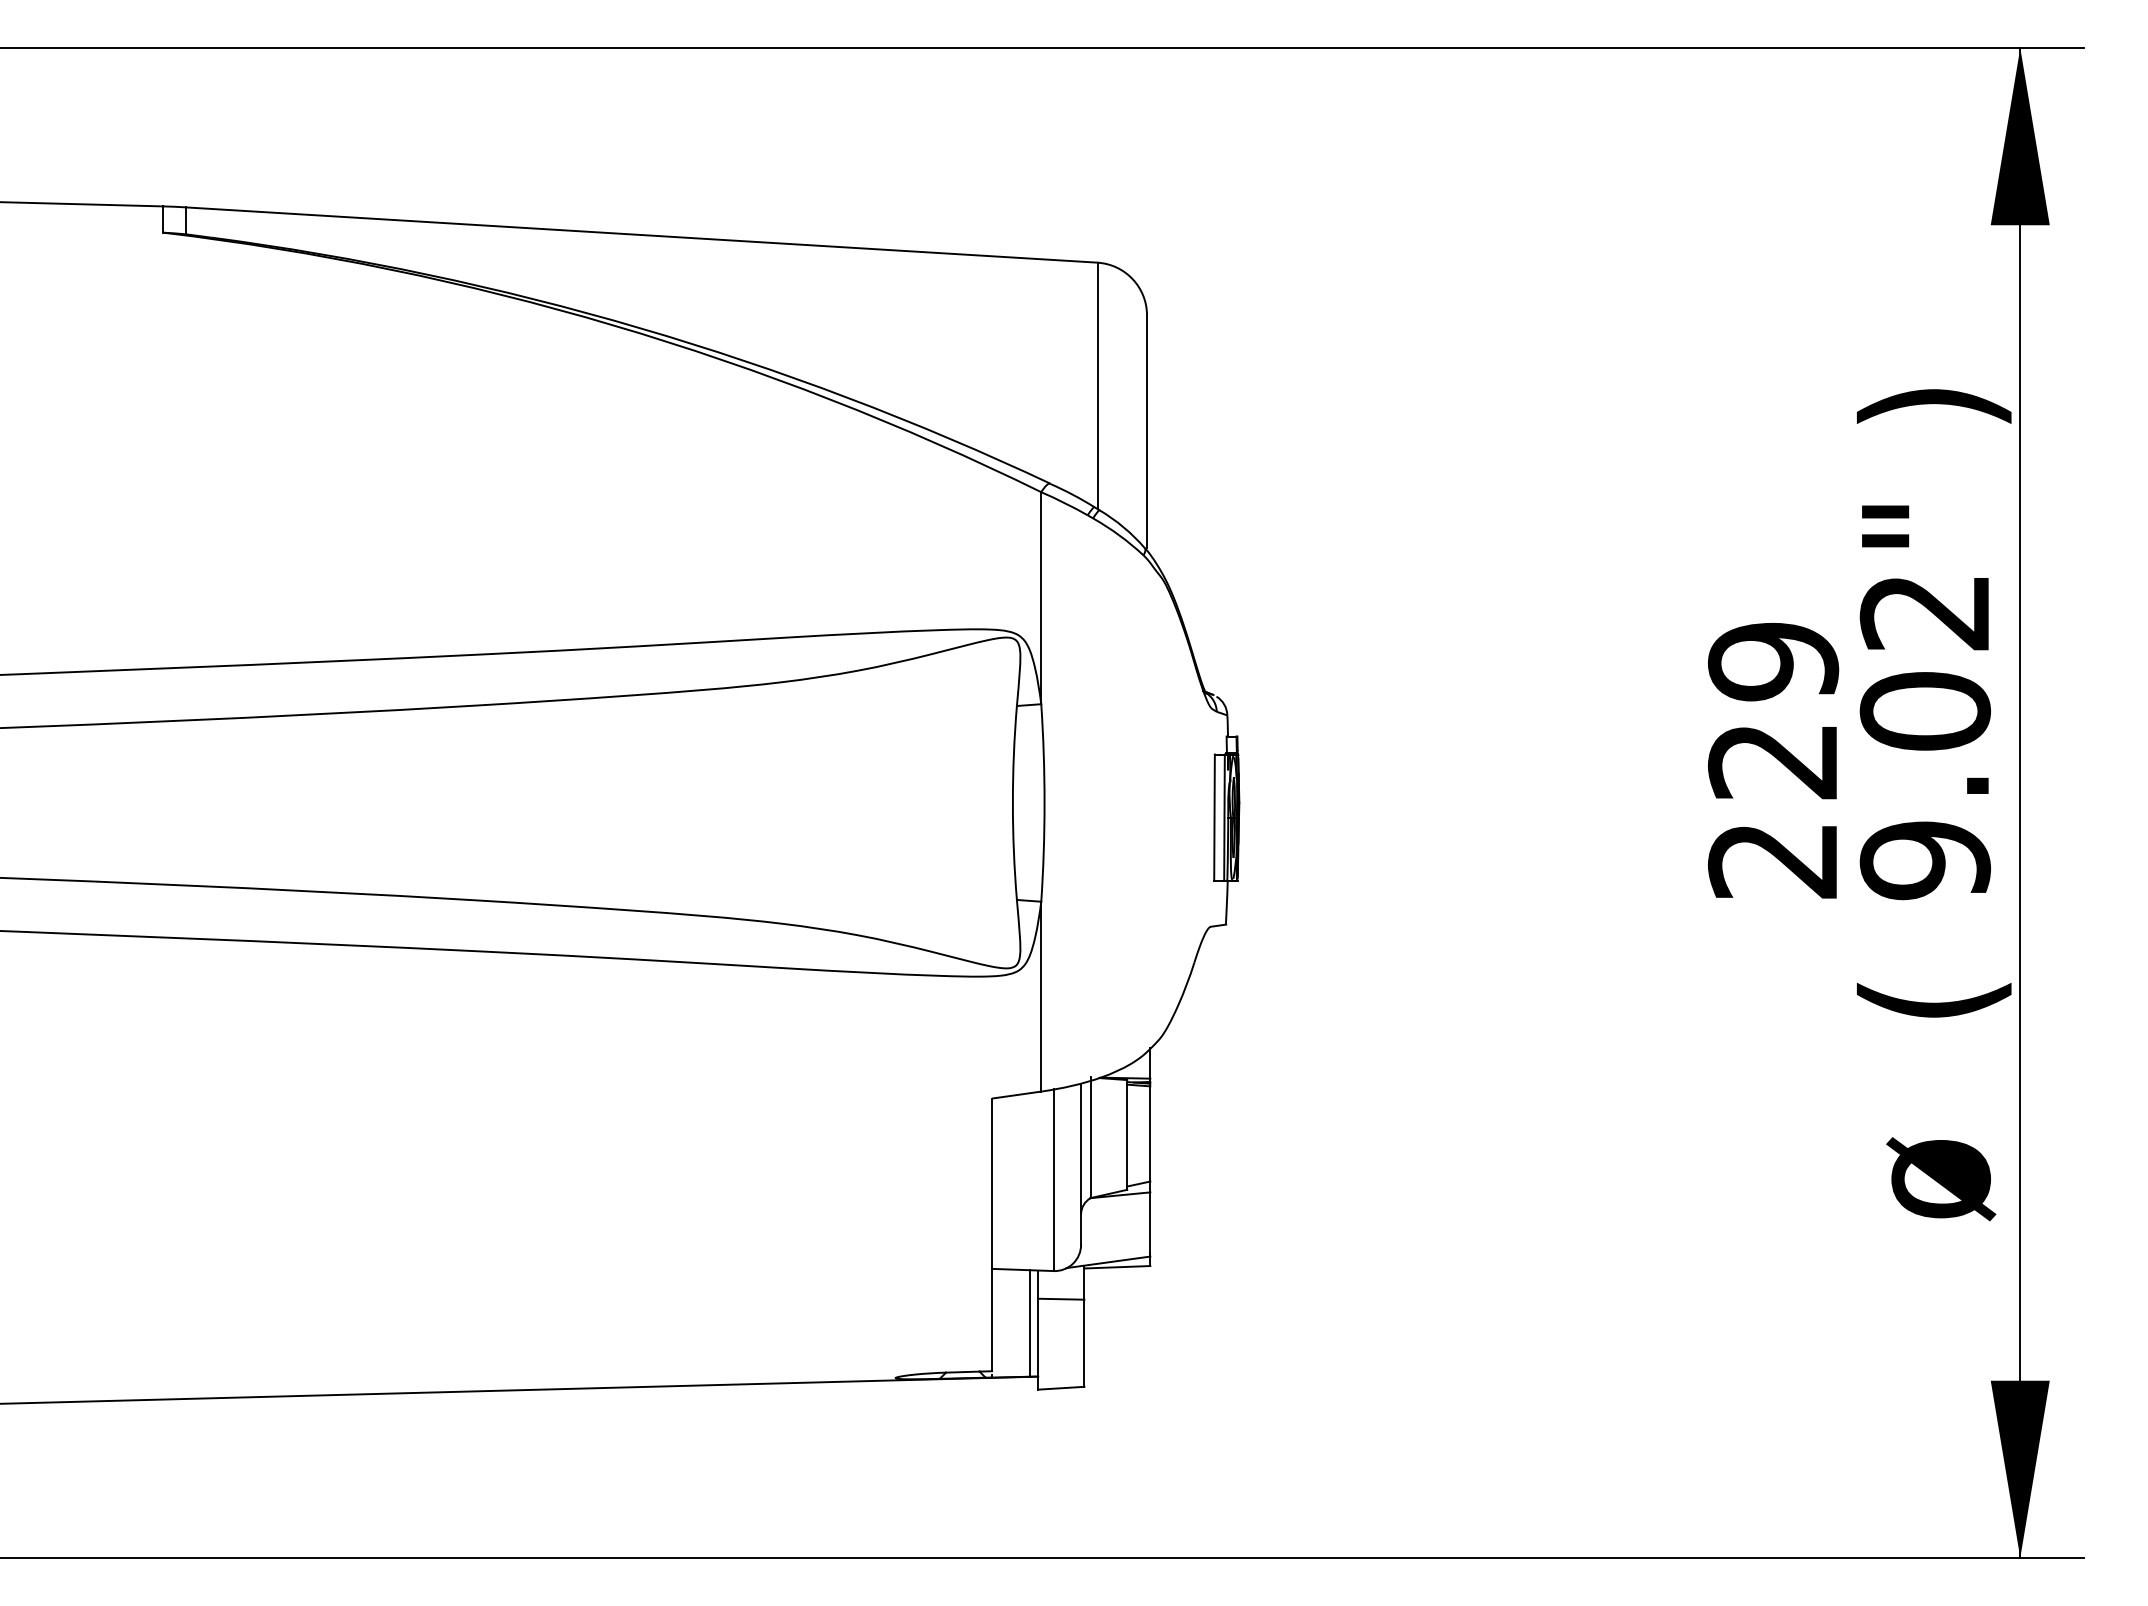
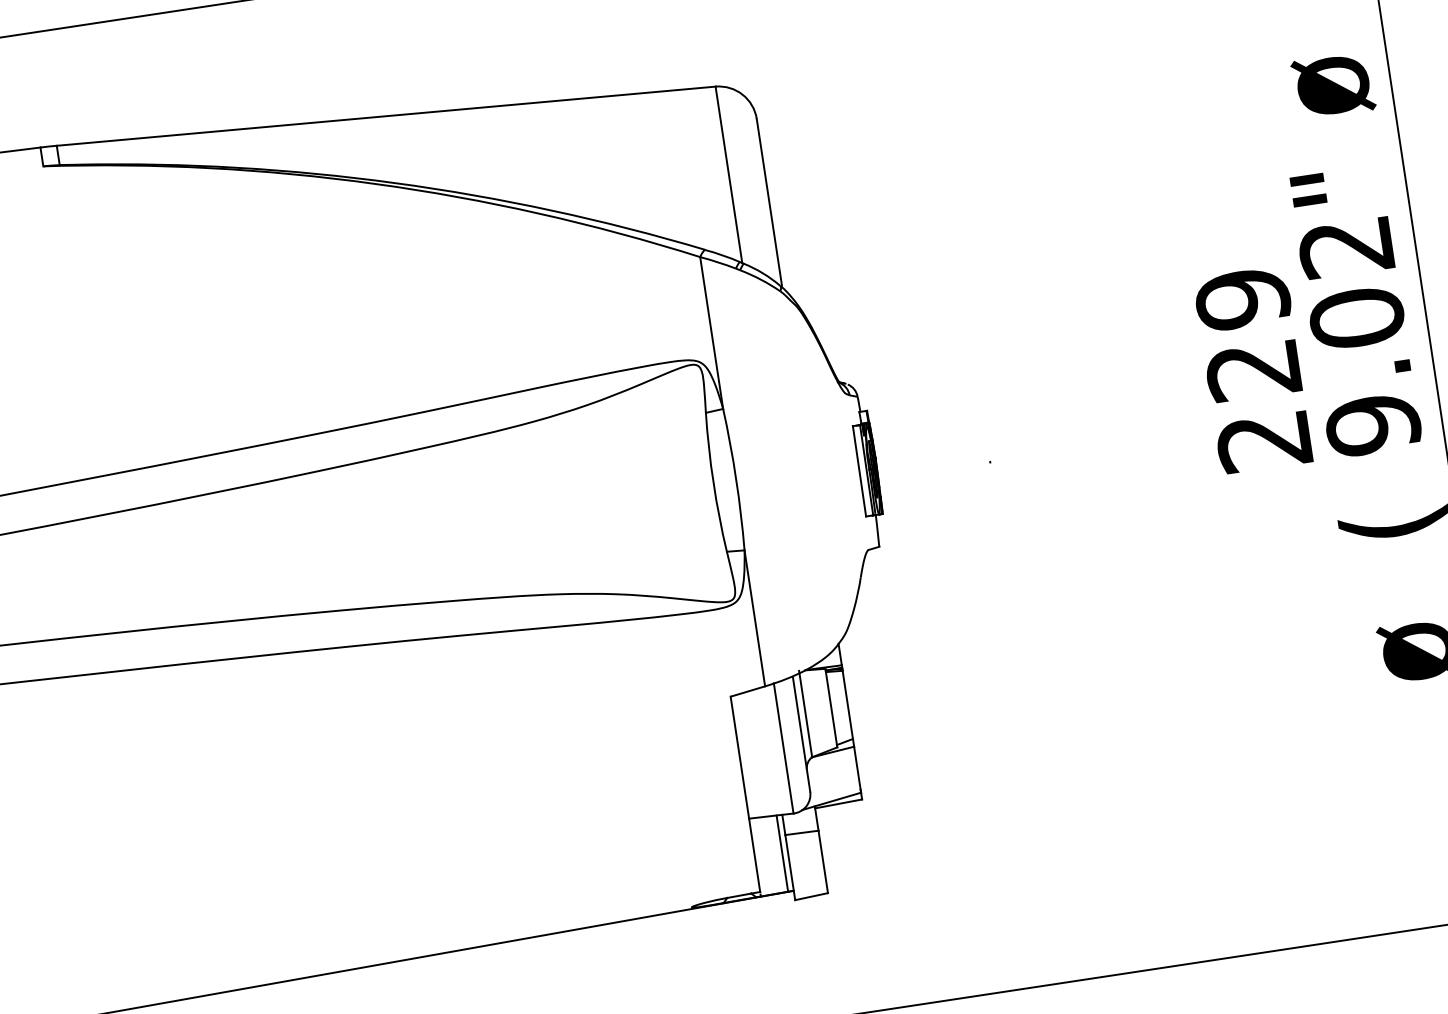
text: (1933, 388) -> (1327, 86), ) -> ø

